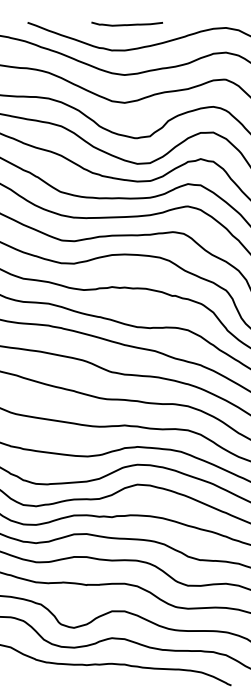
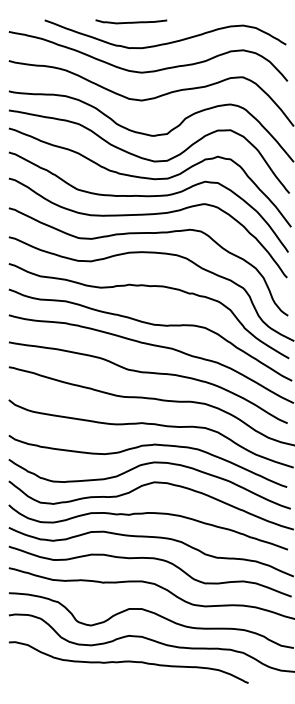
curve: (127, 23) -> (131, 21), moved

